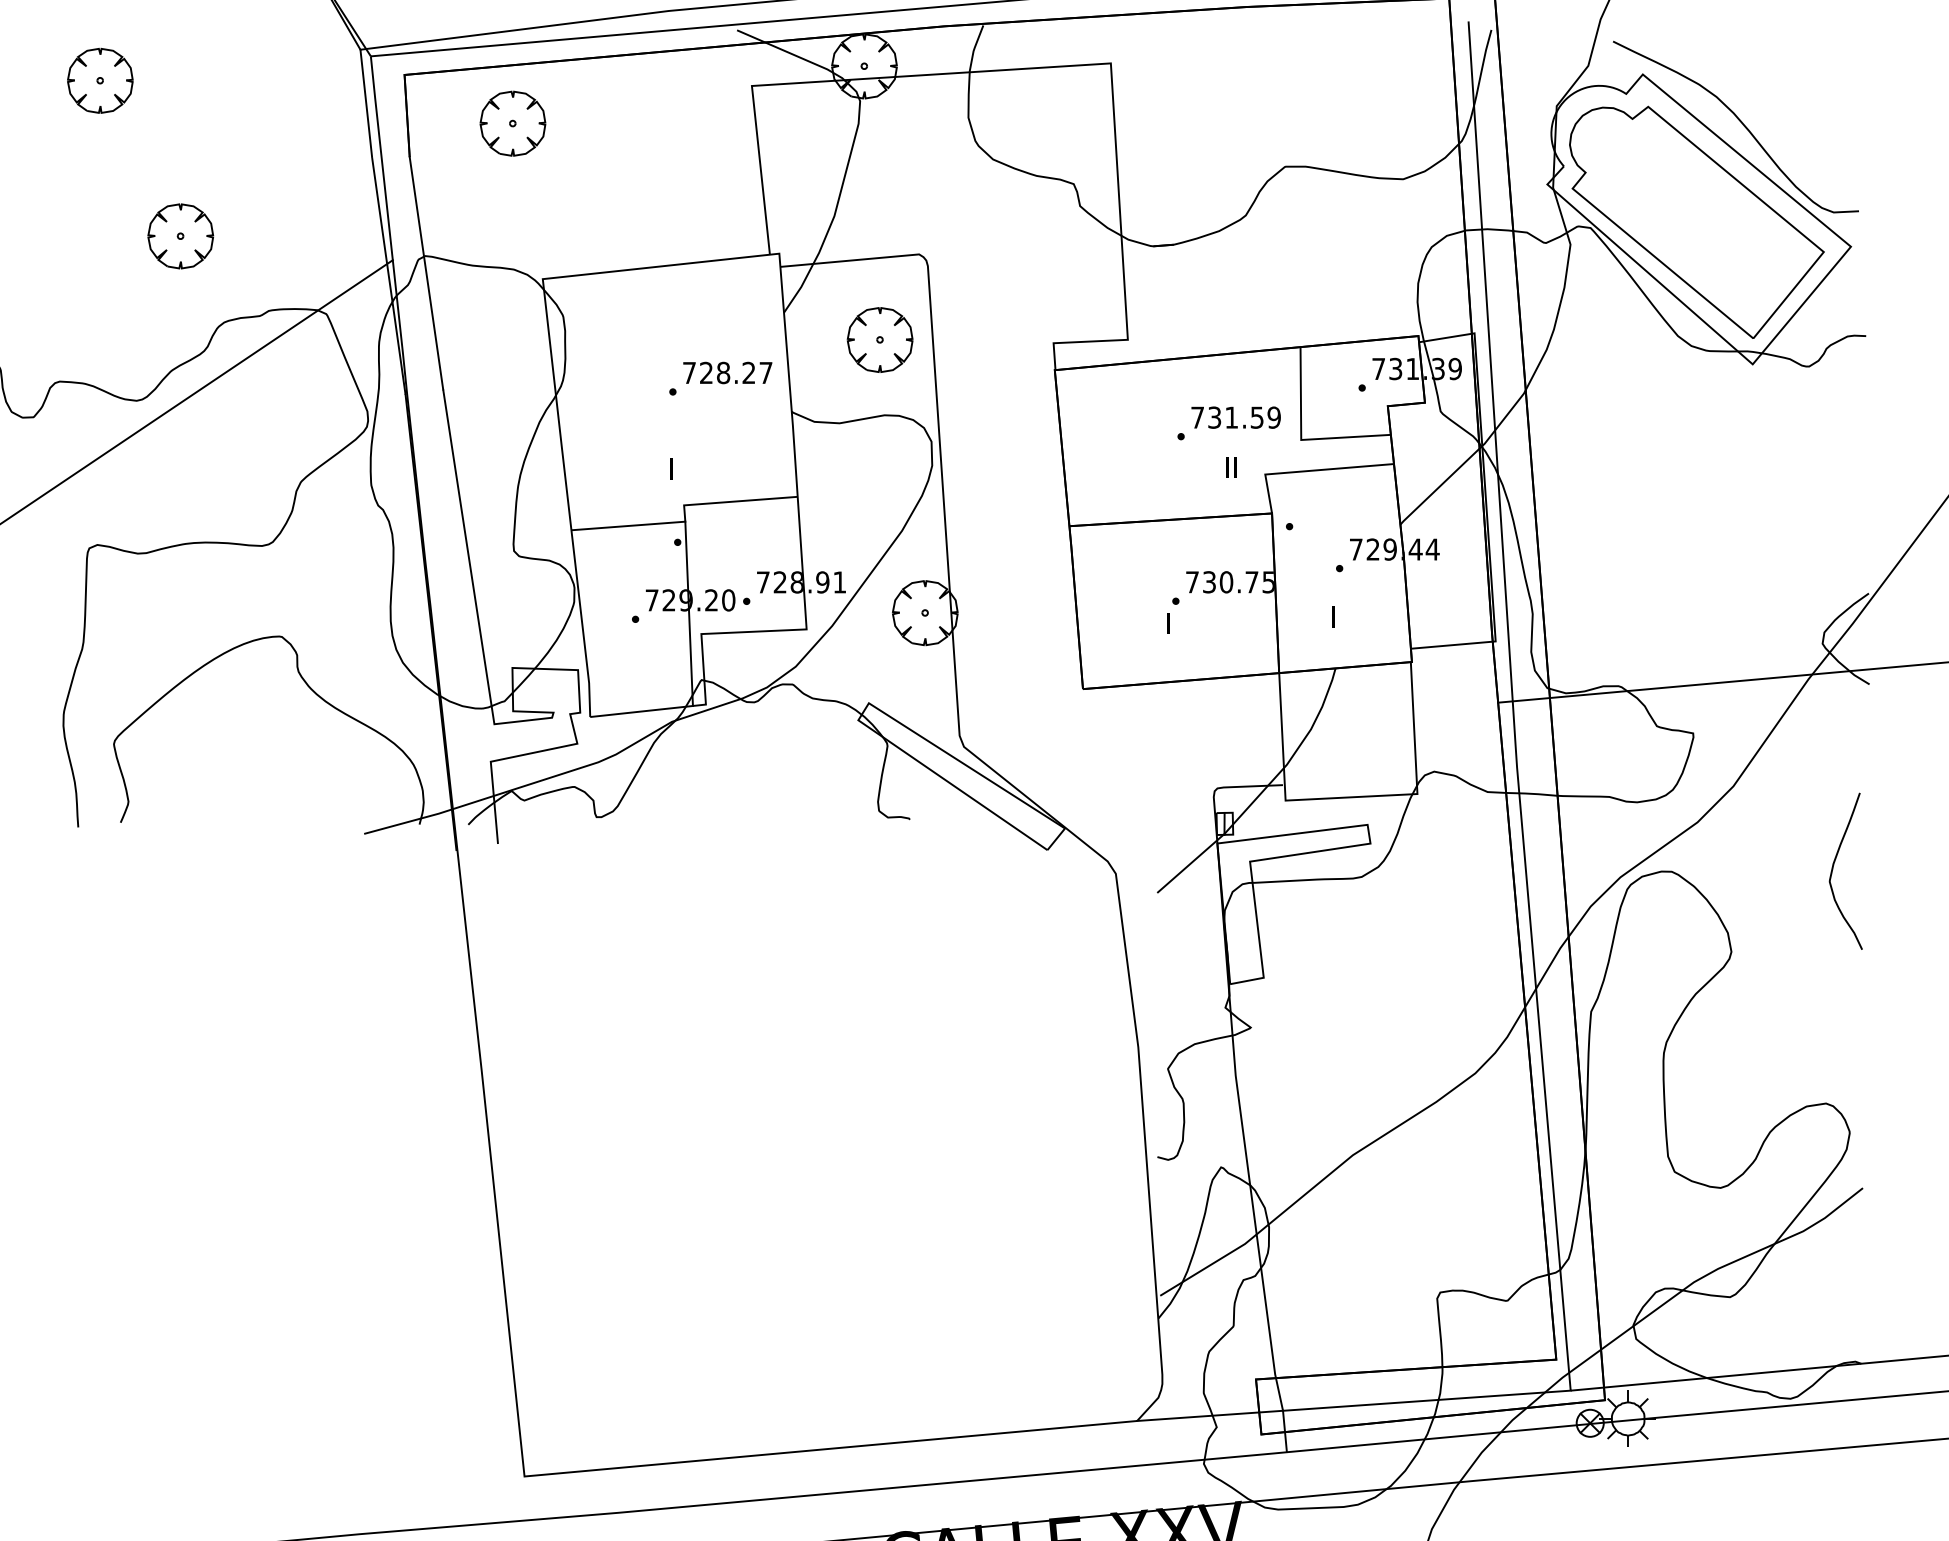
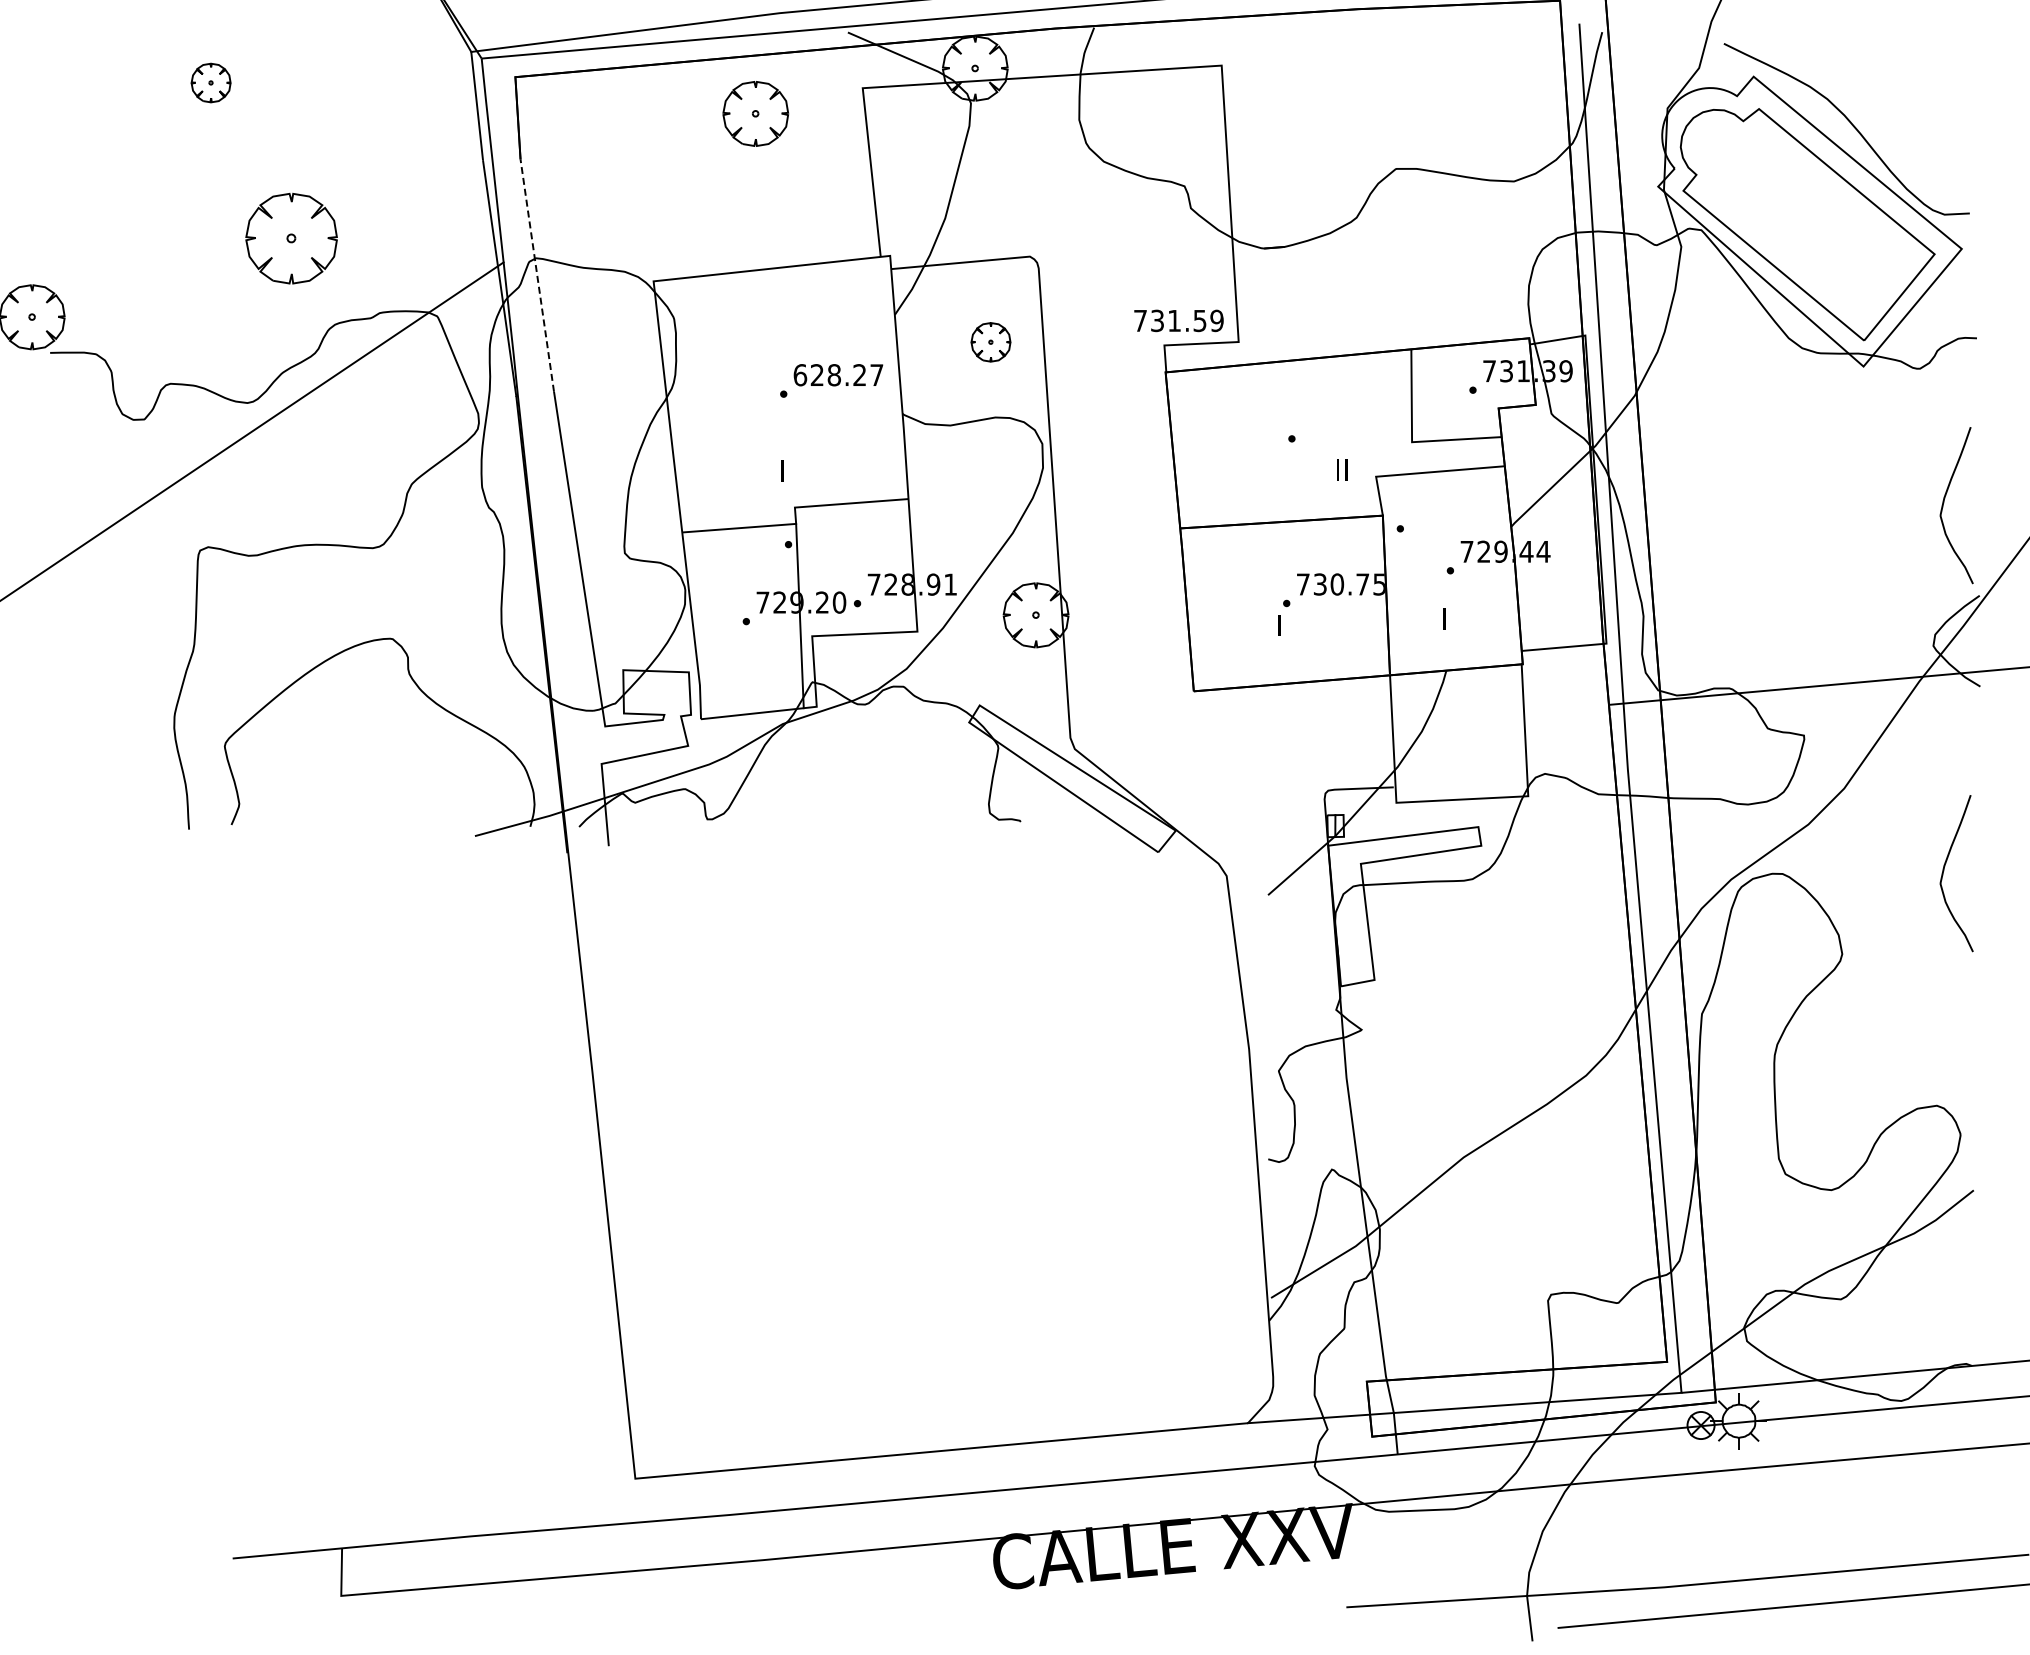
part: (99, 80) -> (210, 82), size x0.6
part: (512, 123) -> (755, 113), moved
part: (180, 236) -> (291, 238), size x1.4
line: (426, 273) -> (537, 275), solid -> dashed
part: (879, 340) -> (990, 342), size x0.6
text: (689, 373) -> (800, 375), 728.27 -> 628.27
text: (1235, 417) -> (1178, 320), moved
curve: (1833, 501) -> (1944, 503), added

